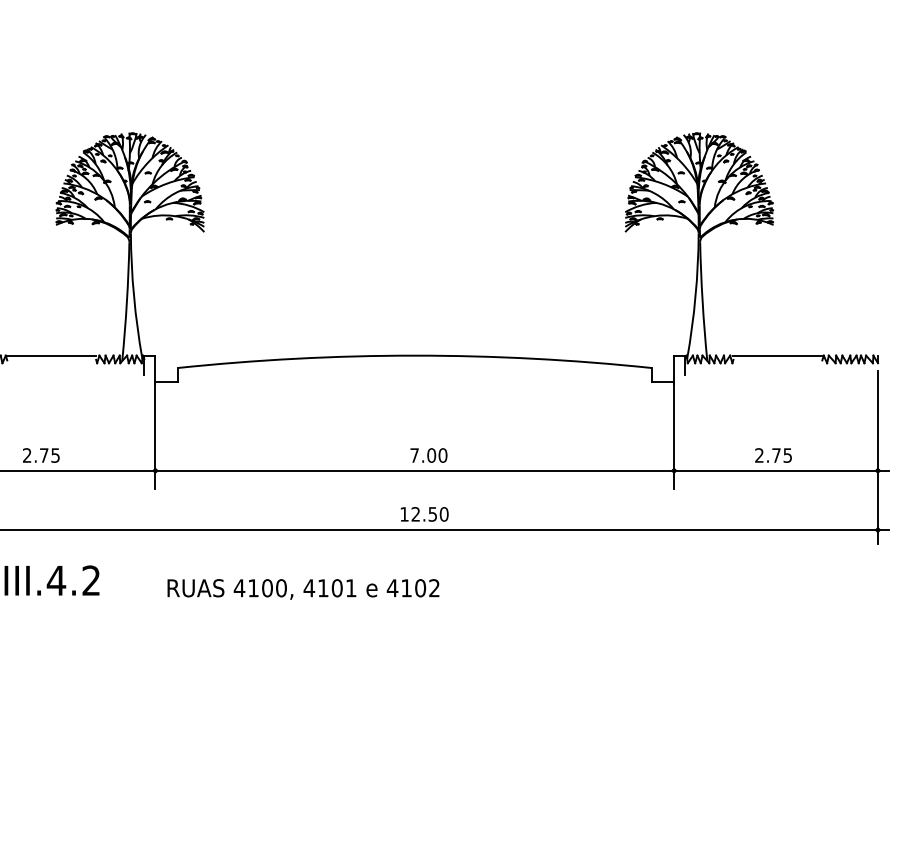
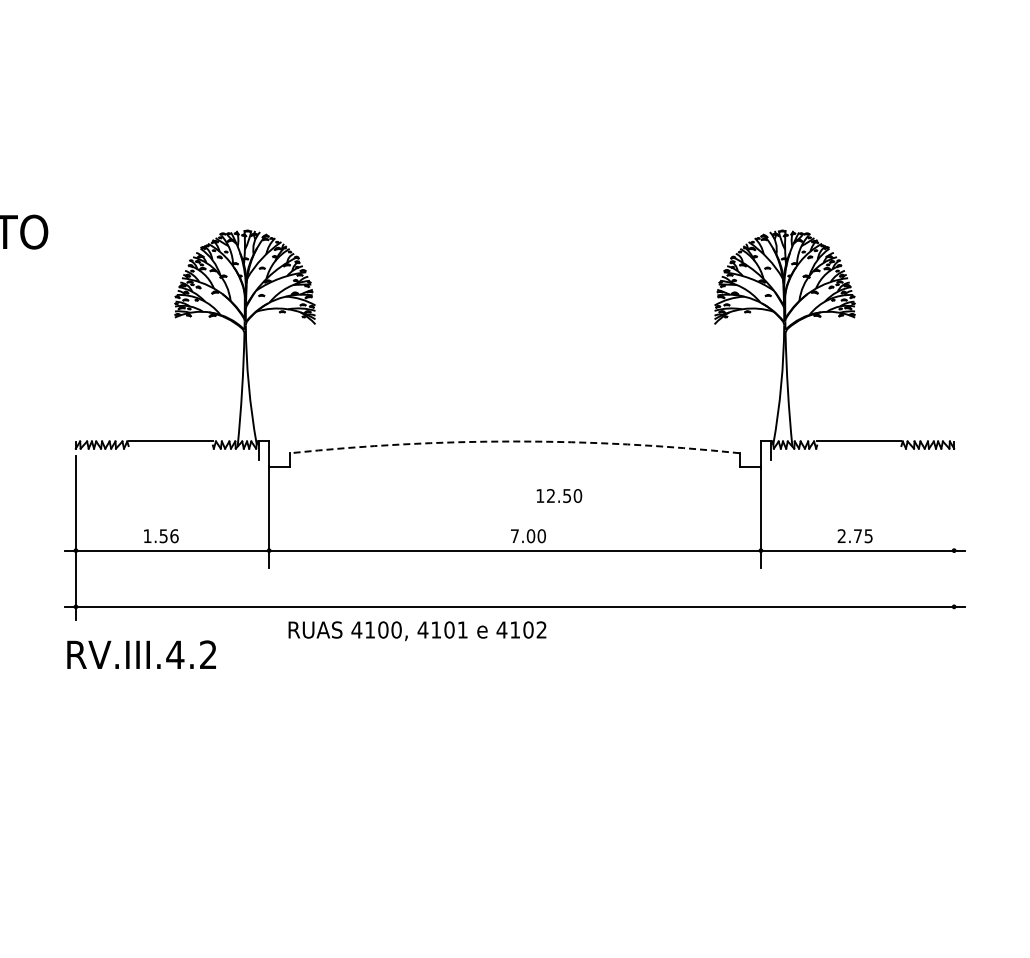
arc: (415, 355) -> (515, 441), solid -> dashed
text: (40, 455) -> (160, 536), 2.75 -> 1.56
line: (878, 456) -> (954, 537), removed
text: (424, 513) -> (559, 495), moved
text: (303, 589) -> (417, 631), moved

